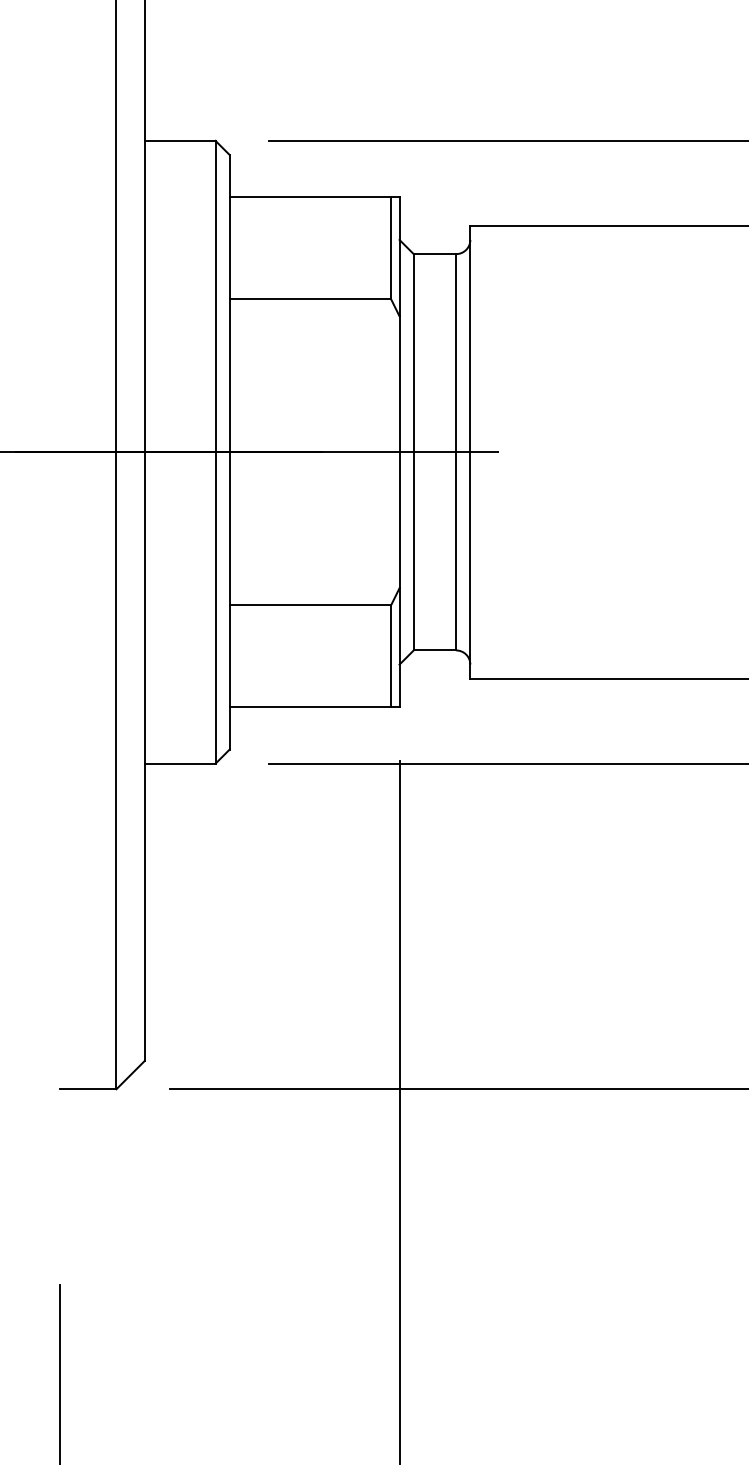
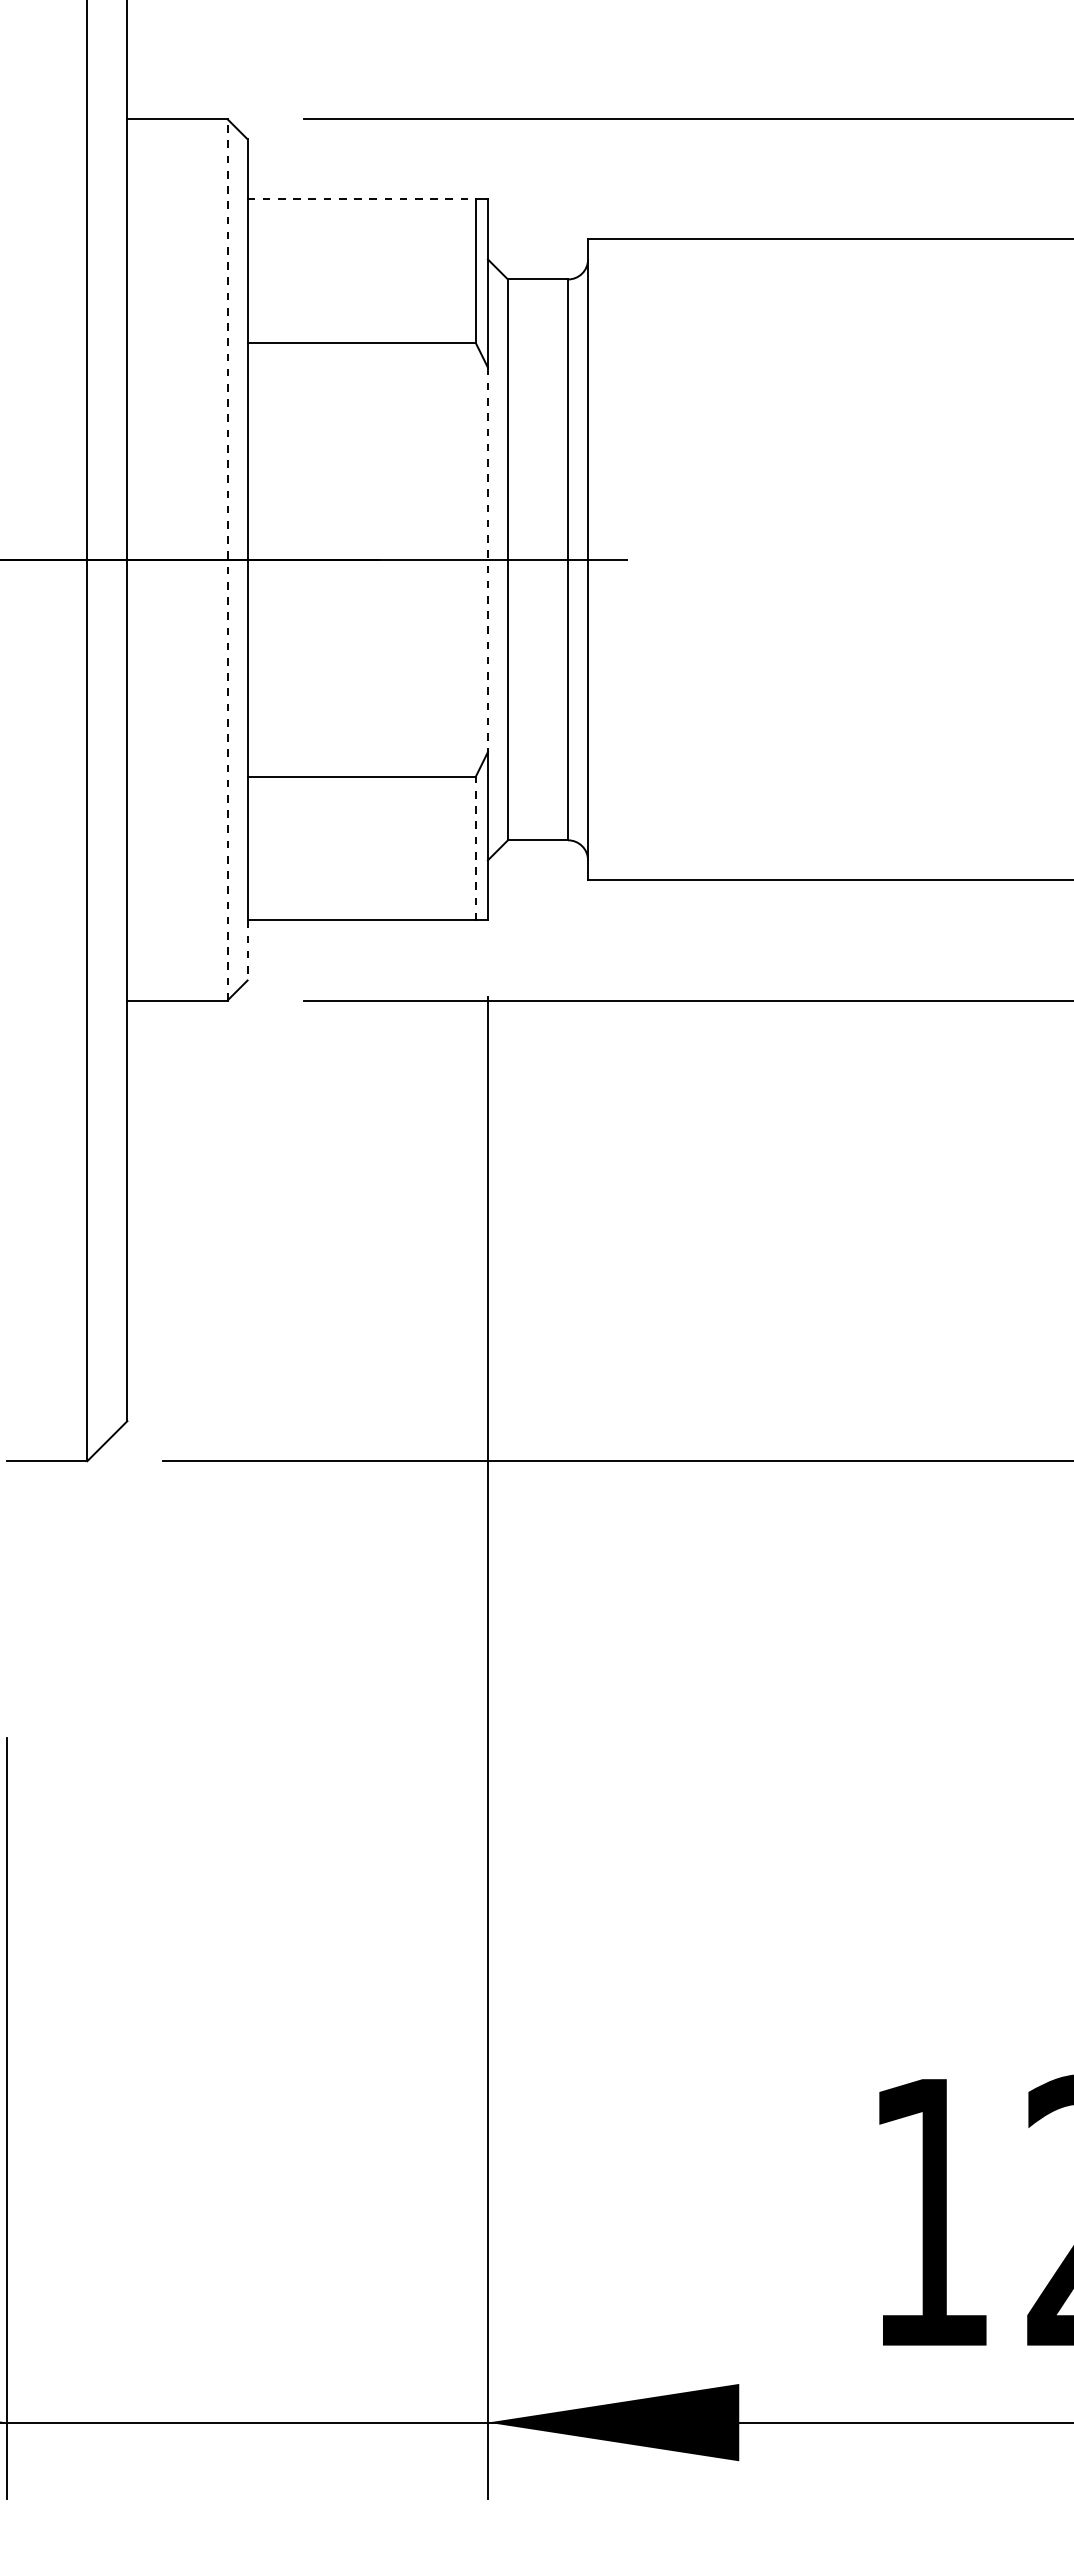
line: (310, 197) -> (362, 199), solid -> dashed
line: (215, 452) -> (227, 559), solid -> dashed
line: (399, 452) -> (487, 560), solid -> dashed
line: (390, 656) -> (475, 848), solid -> dashed
line: (229, 728) -> (247, 950), solid -> dashed

